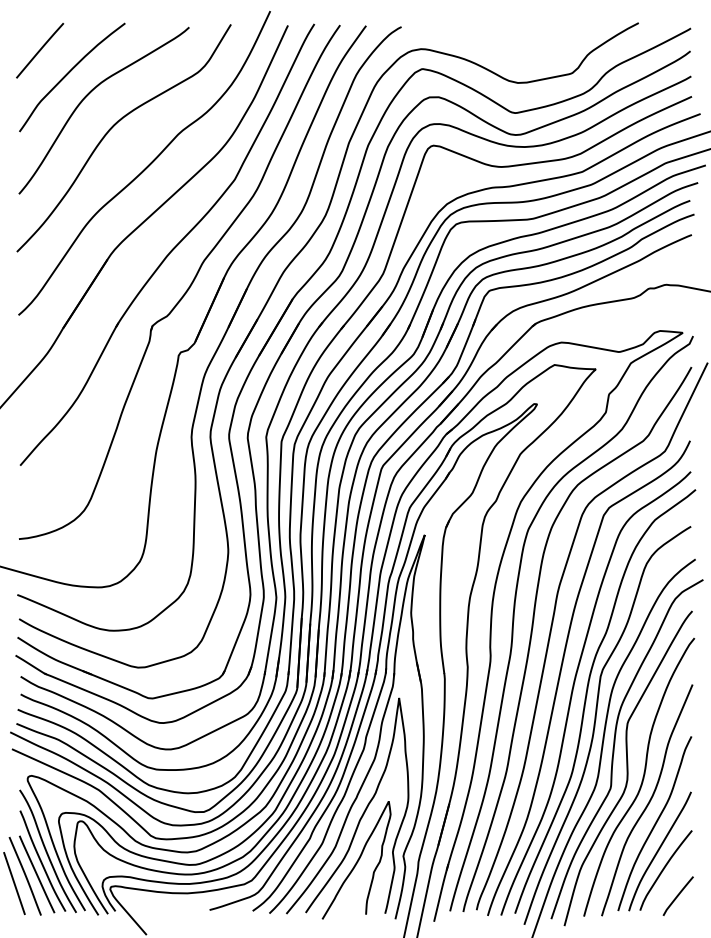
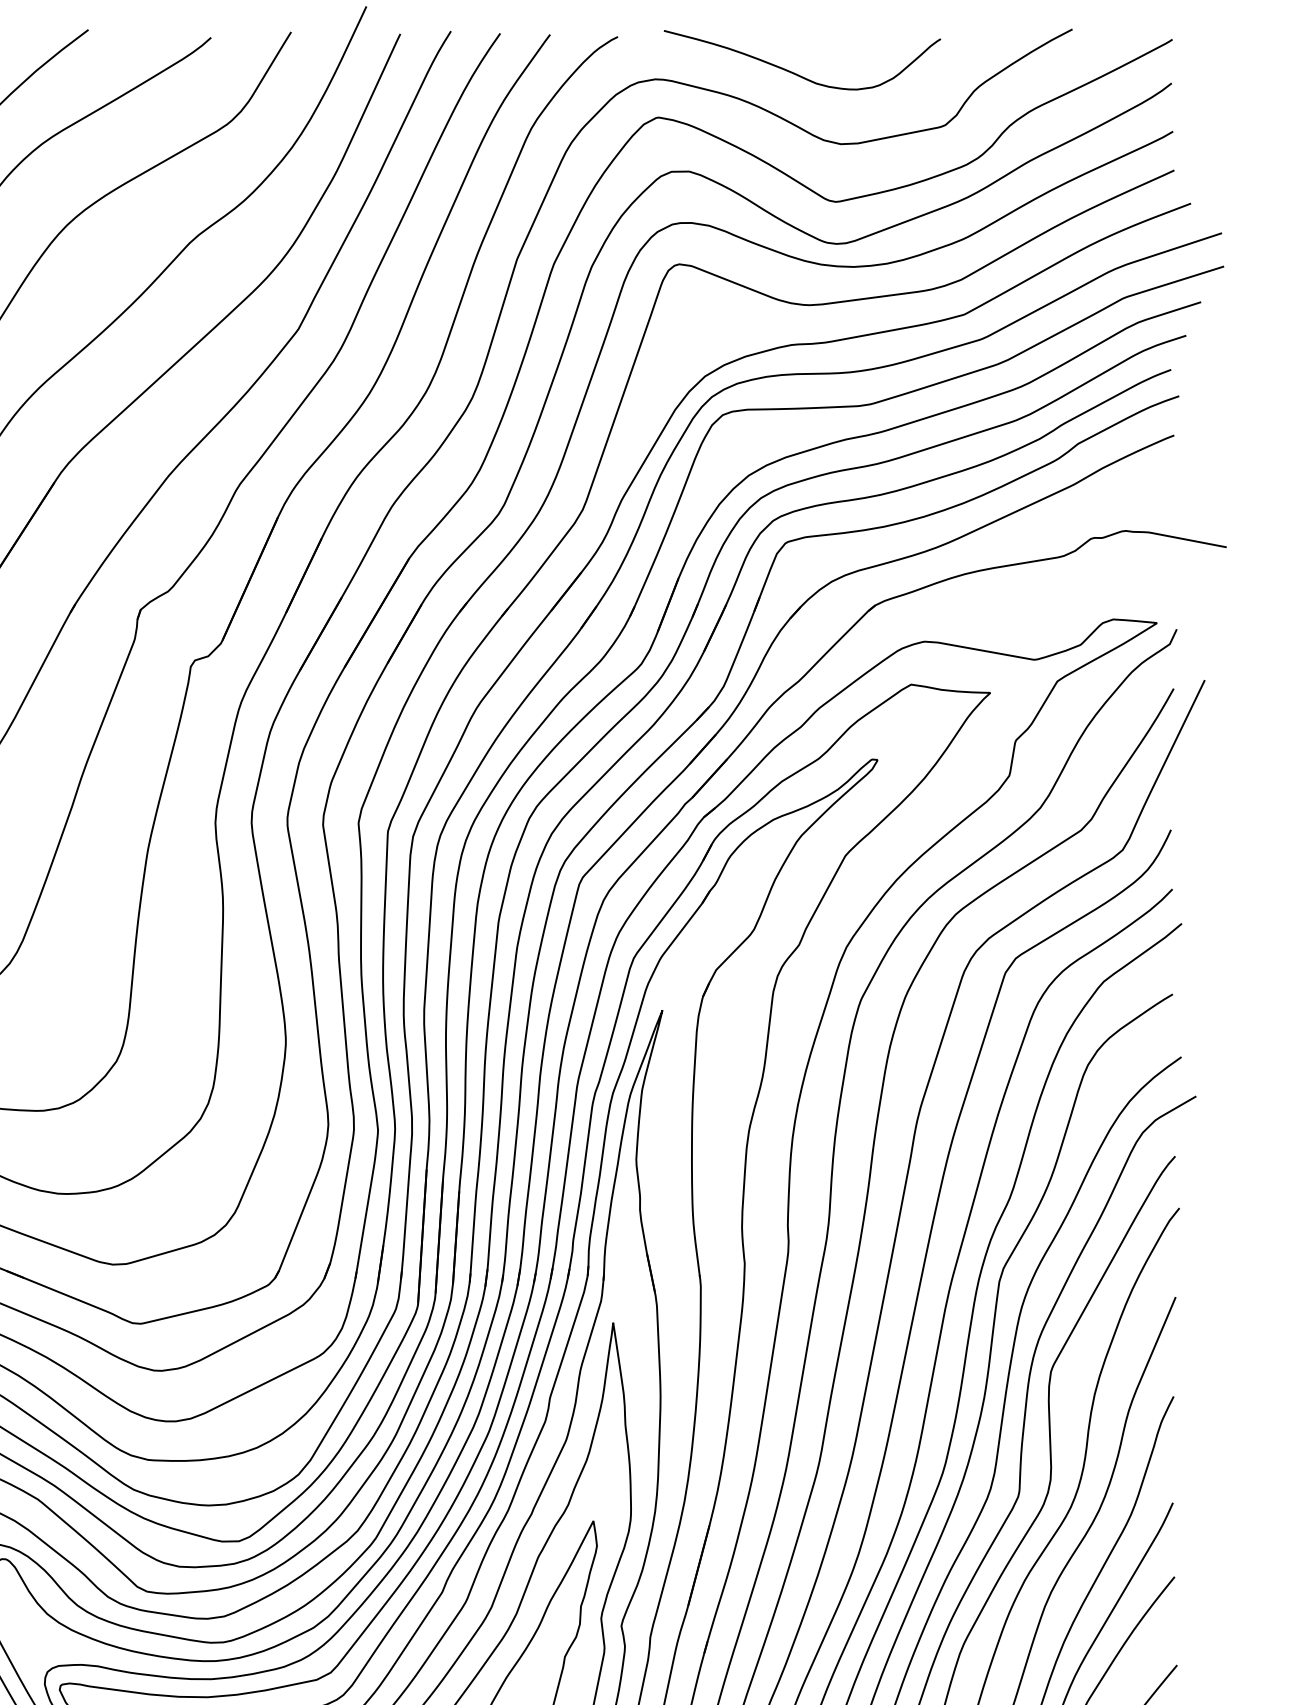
curve: (494, 45) -> (795, 72), added

